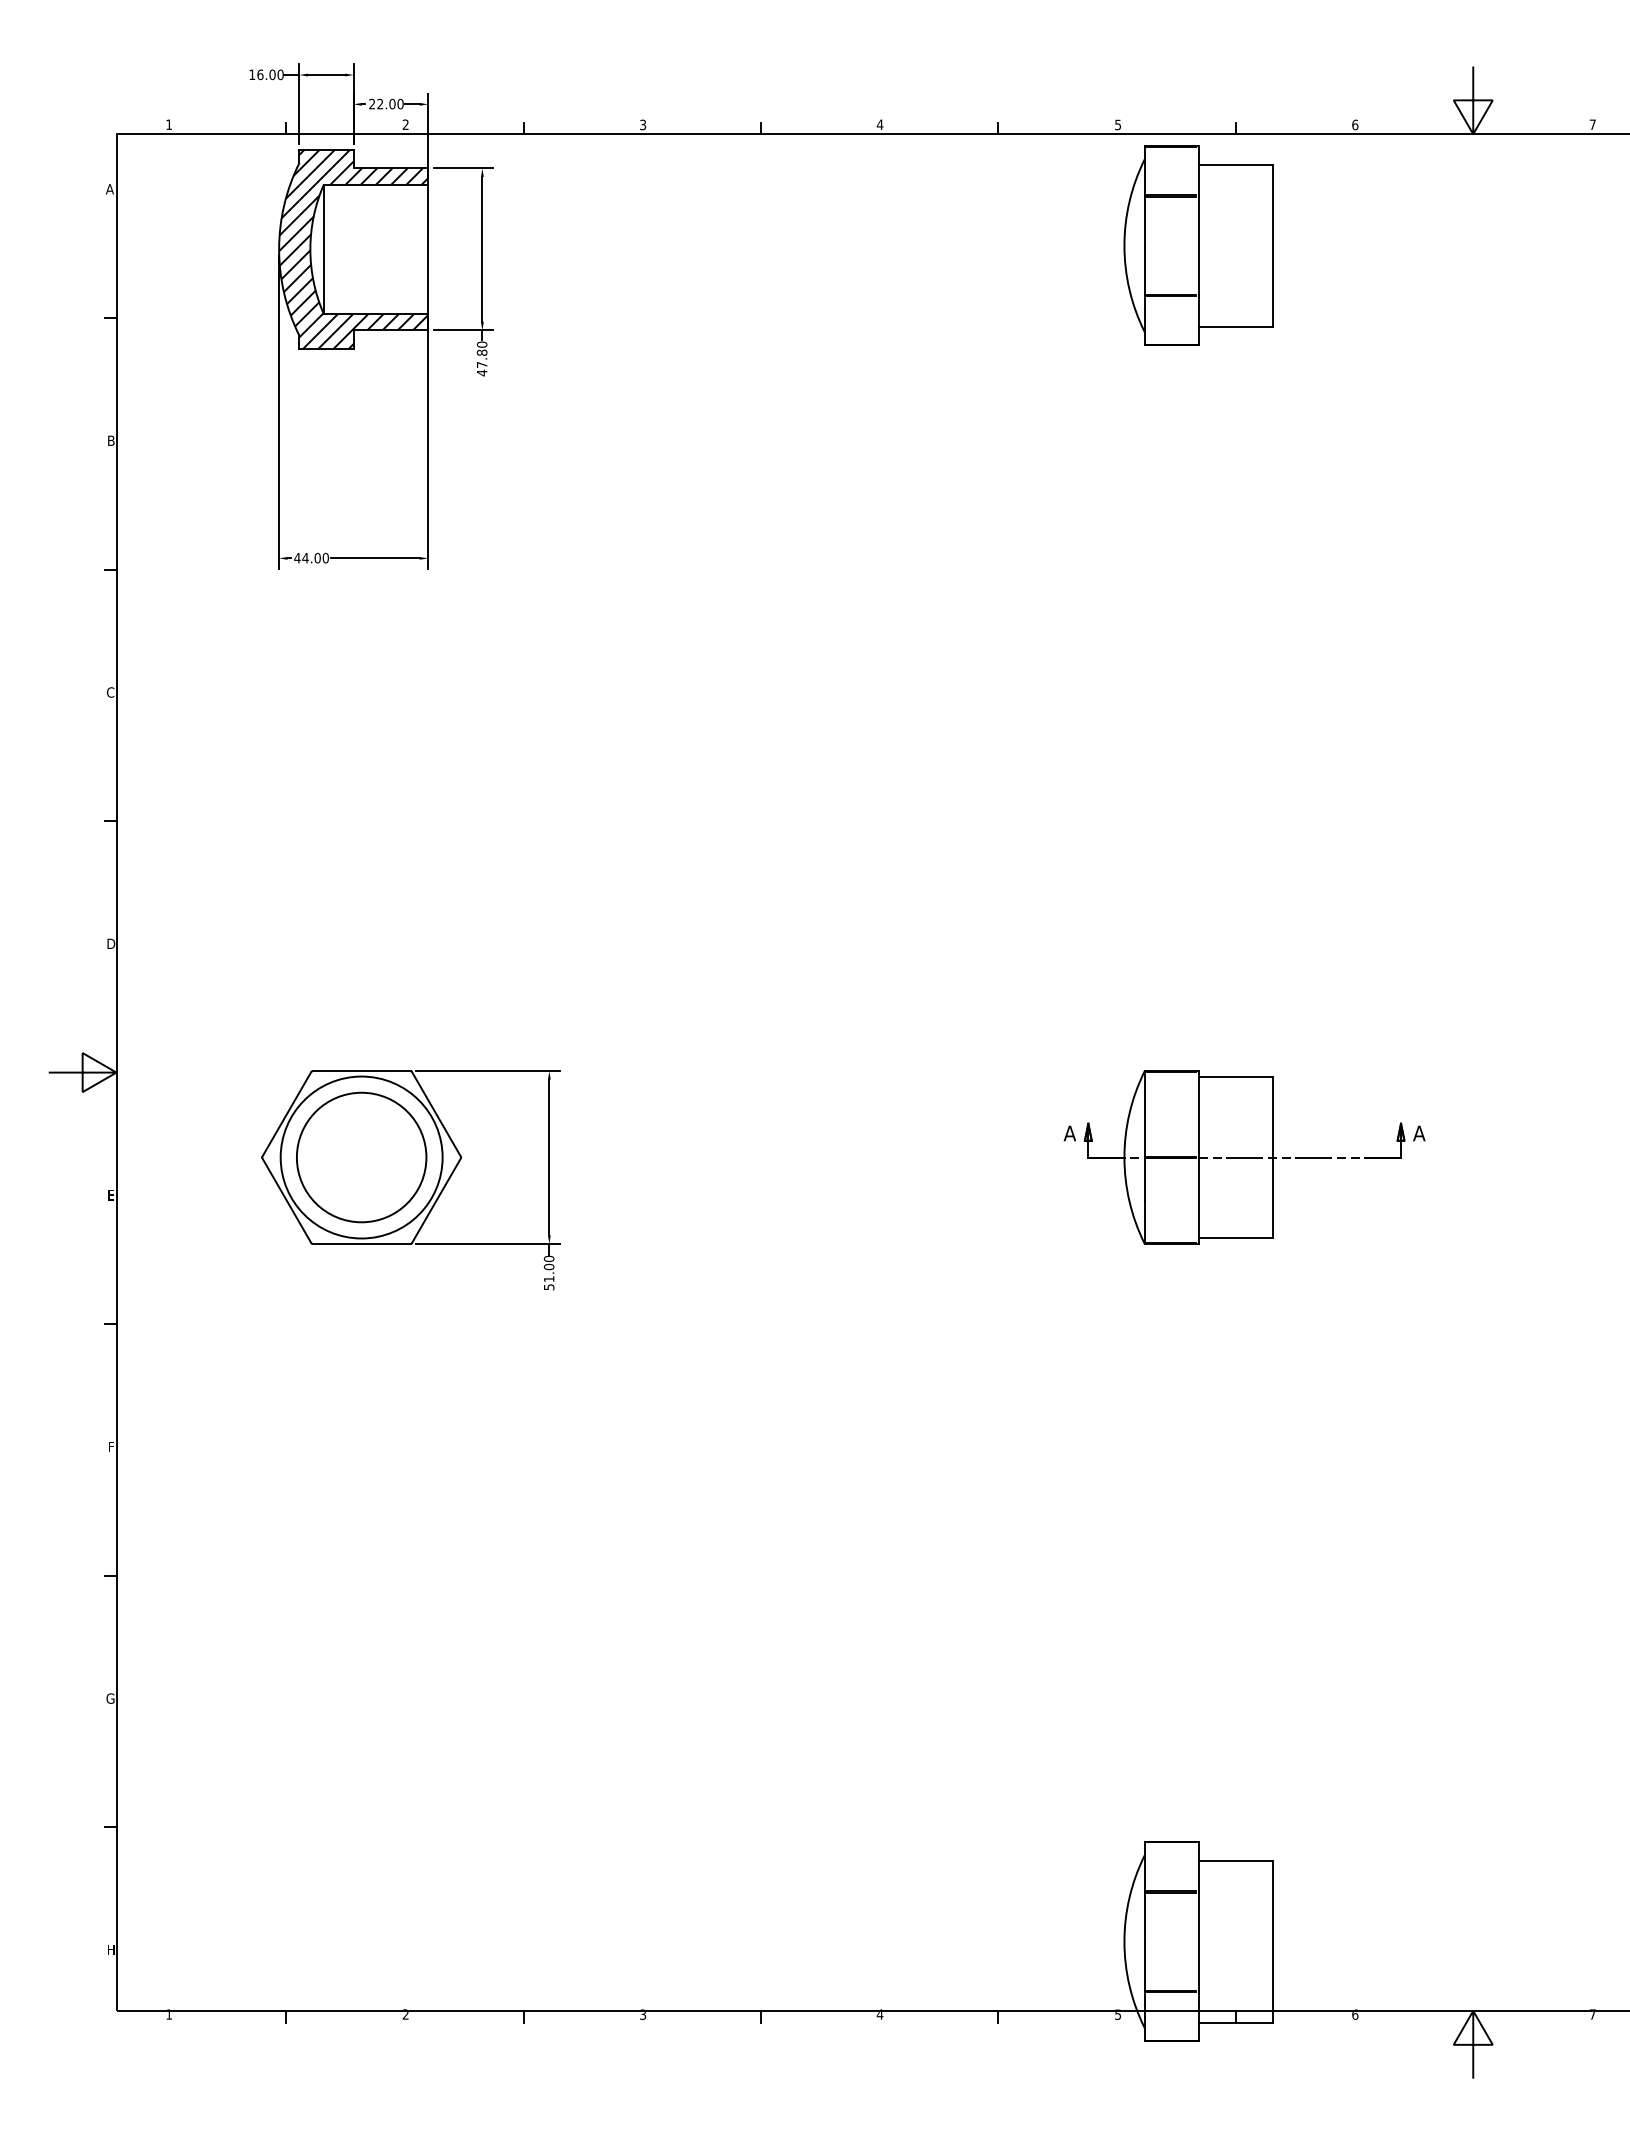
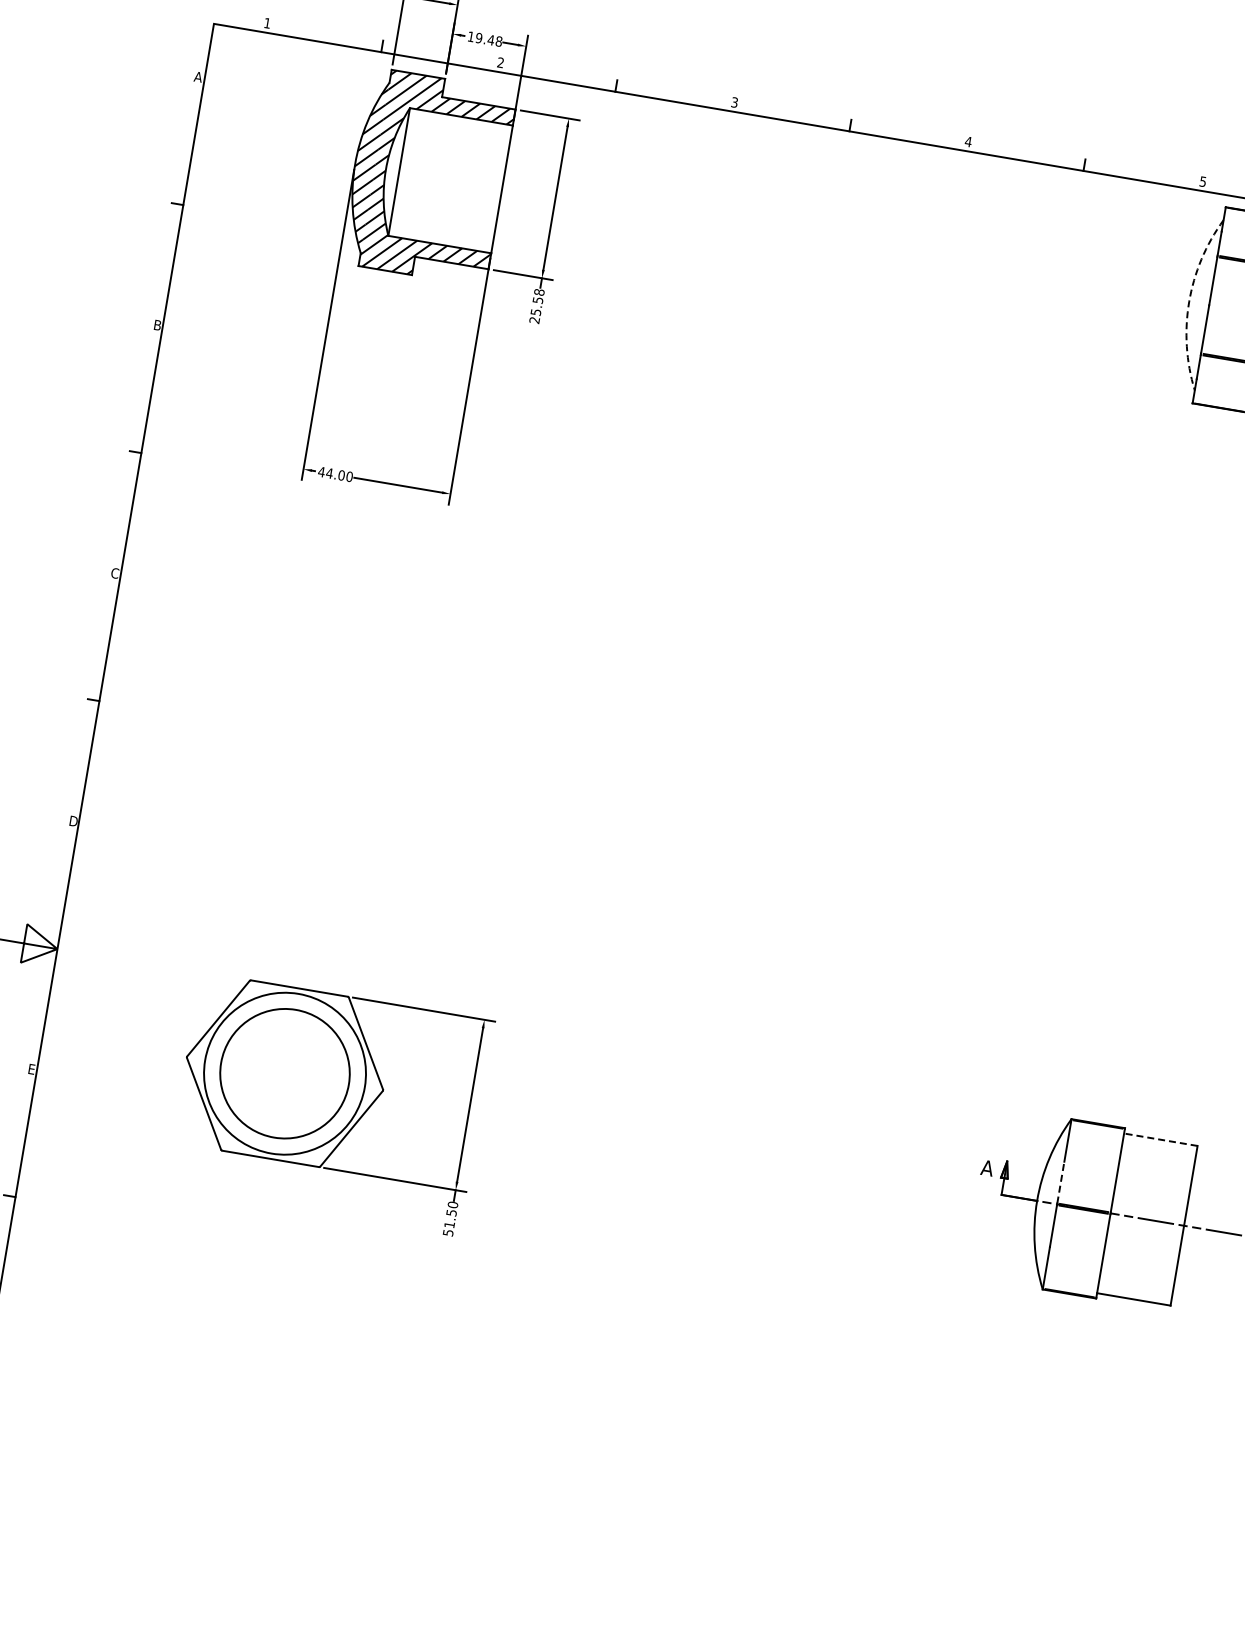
text: (386, 103) -> (485, 38), 22.00 -> 19.48
arc: (1124, 245) -> (1189, 301), solid -> dashed
text: (481, 358) -> (536, 305), 47.80 -> 25.58
line: (1235, 1076) -> (1160, 1139), solid -> dashed
line: (1144, 1135) -> (1060, 1182), solid -> dashed
text: (548, 1266) -> (451, 1212), 51.00 -> 51.50

